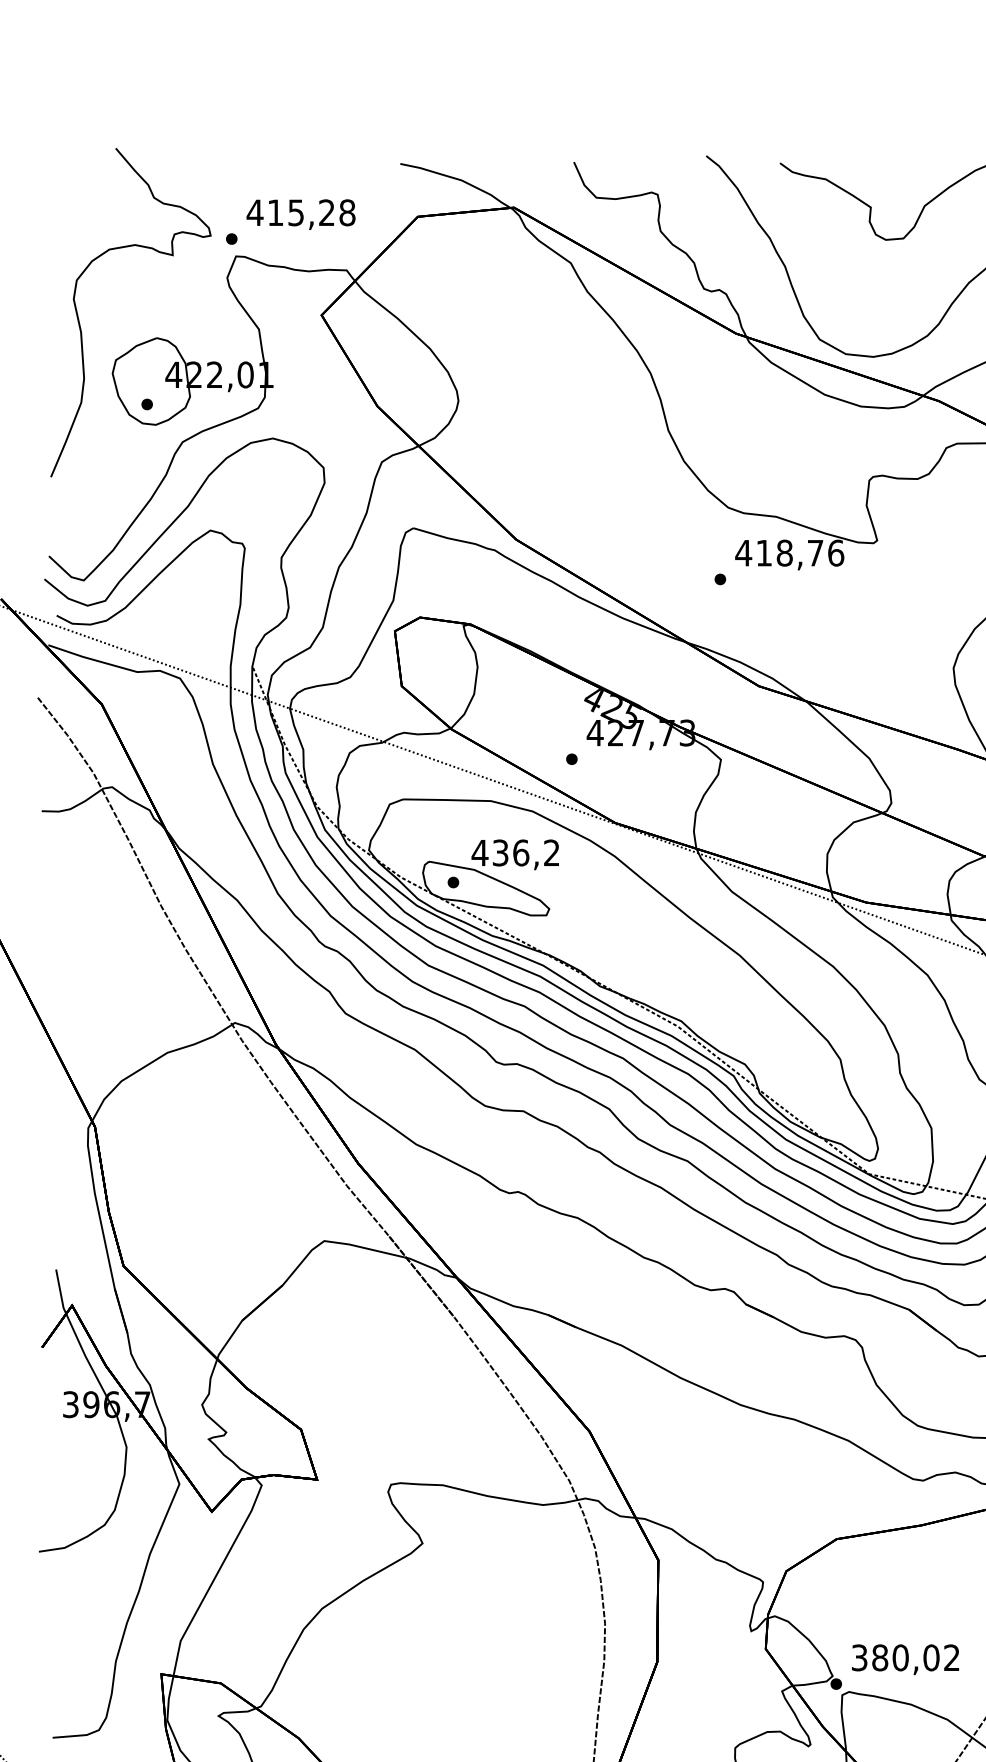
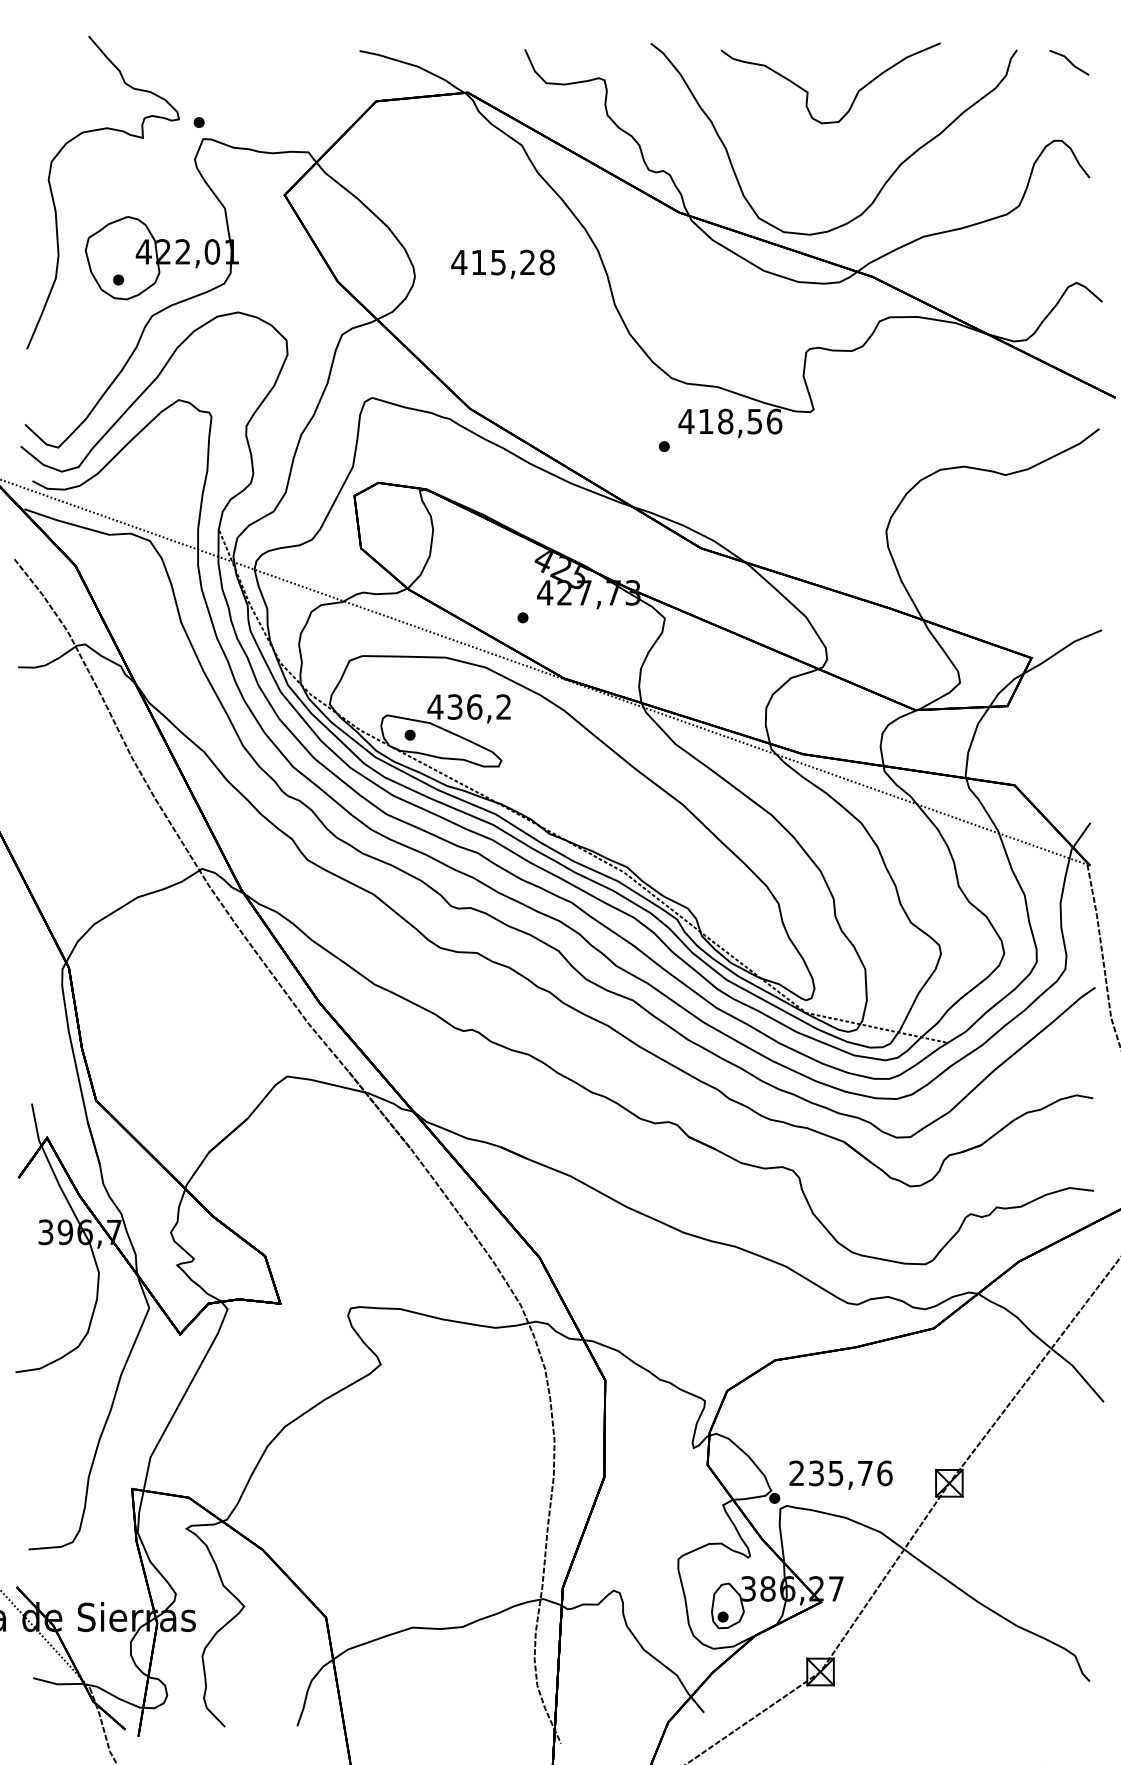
text: (300, 213) -> (502, 263), moved
text: (815, 553) -> (754, 421), 418,76 -> 418,56
text: (905, 1657) -> (840, 1473), 380,02 -> 235,76

